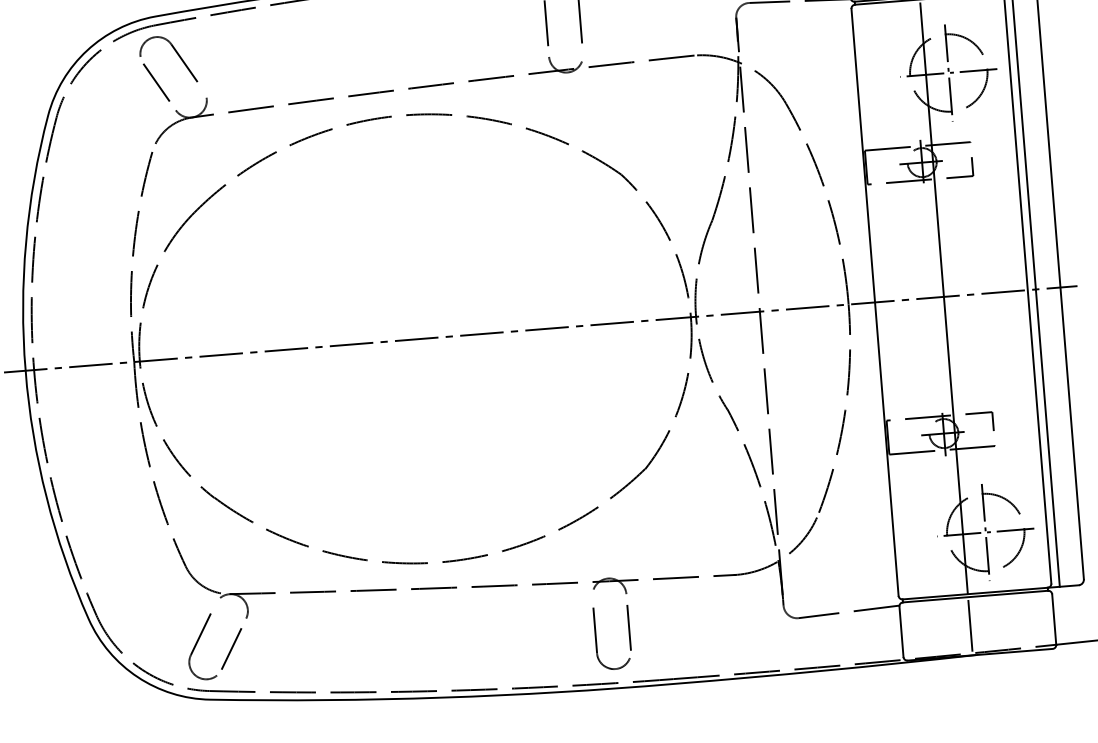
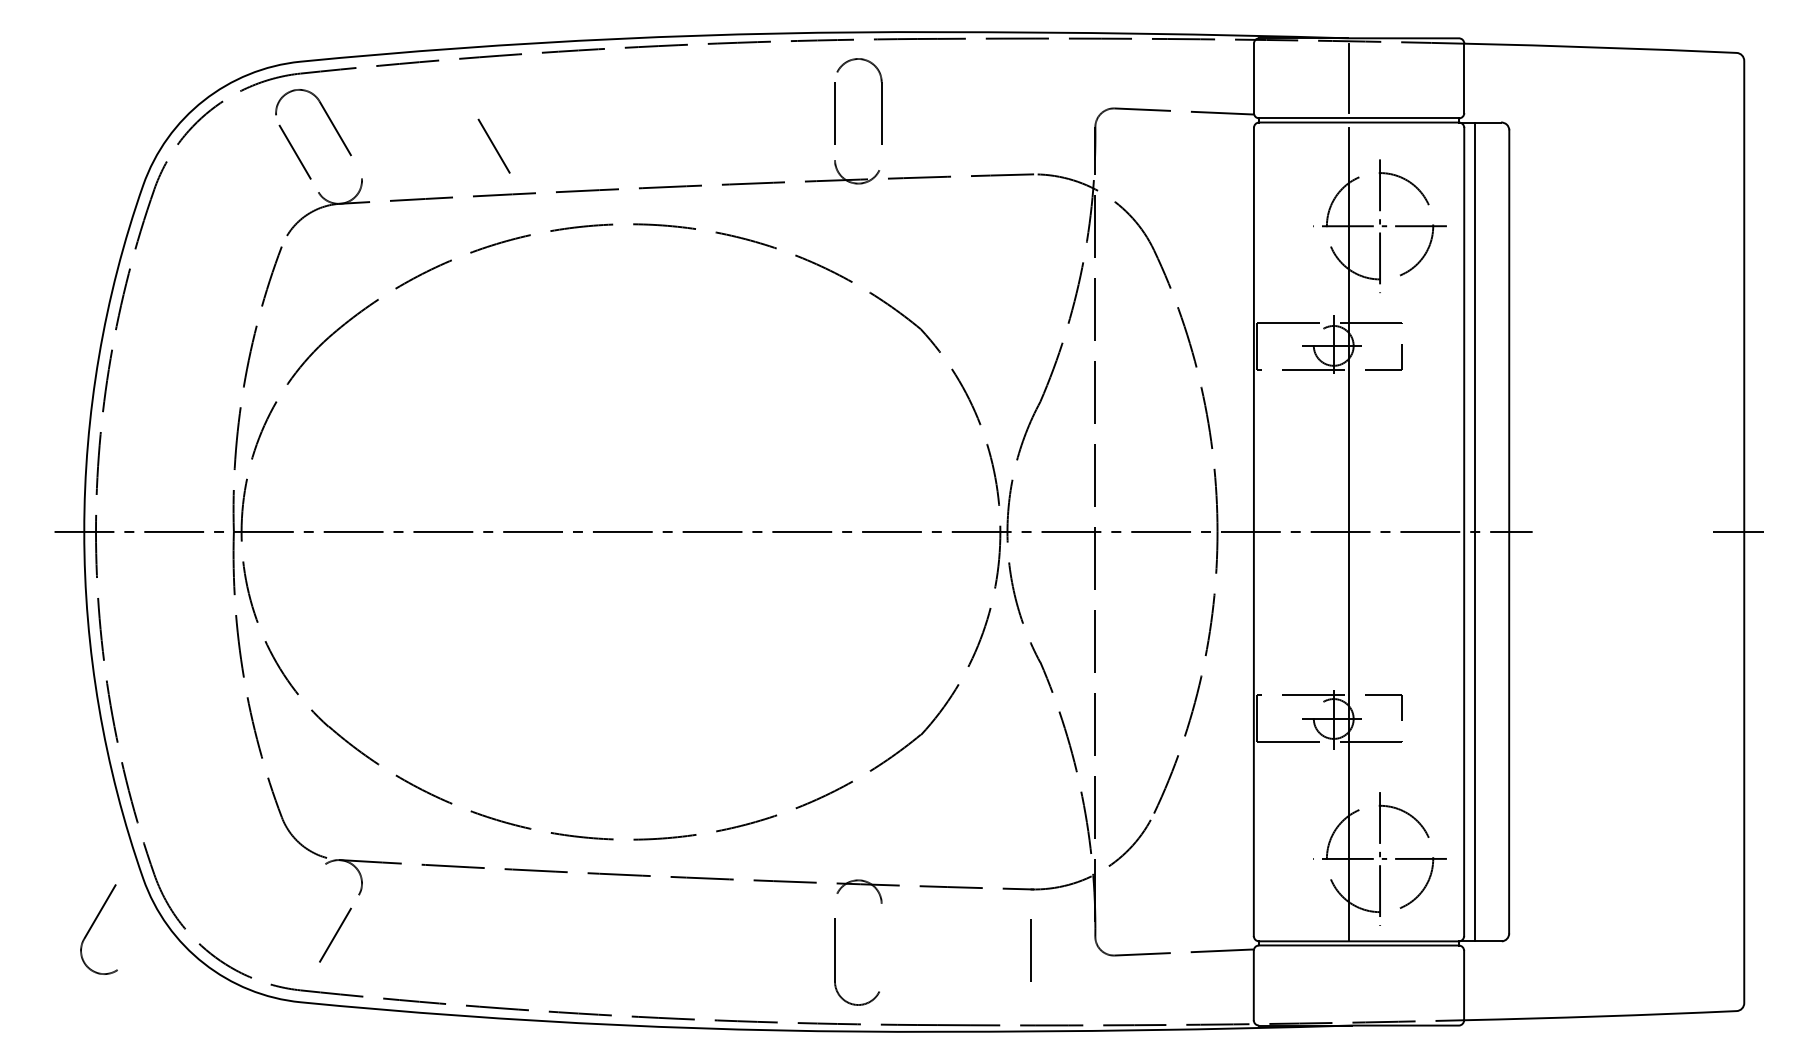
line: (300, 66) -> (493, 145), added
line: (970, 625) -> (1348, 984), removed
line: (629, 628) -> (1030, 950), moved
part: (196, 644) -> (93, 925), moved

